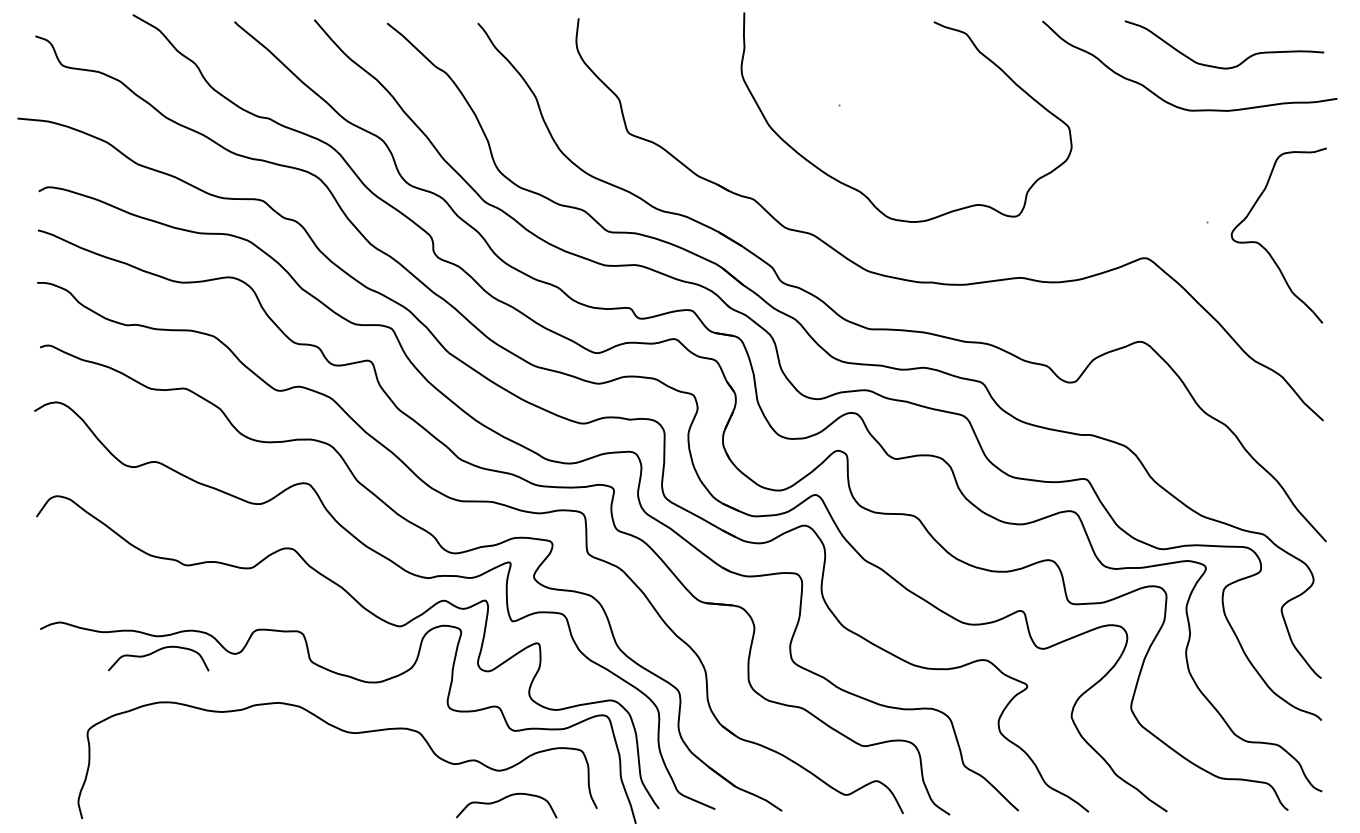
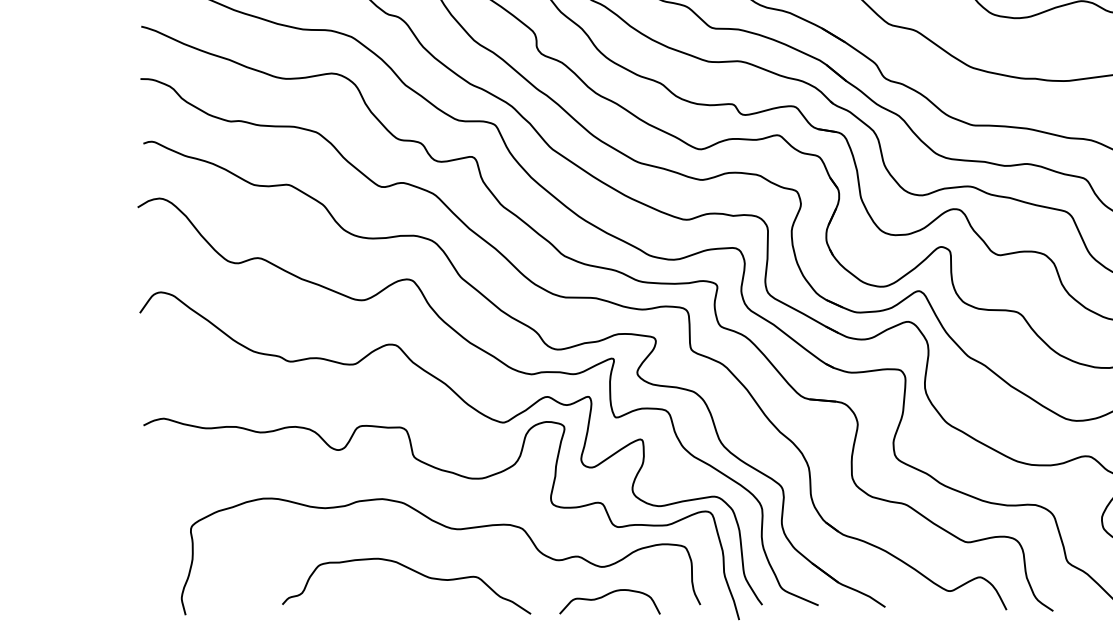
curve: (156, 652) -> (259, 448), removed
curve: (310, 775) -> (413, 571), added

